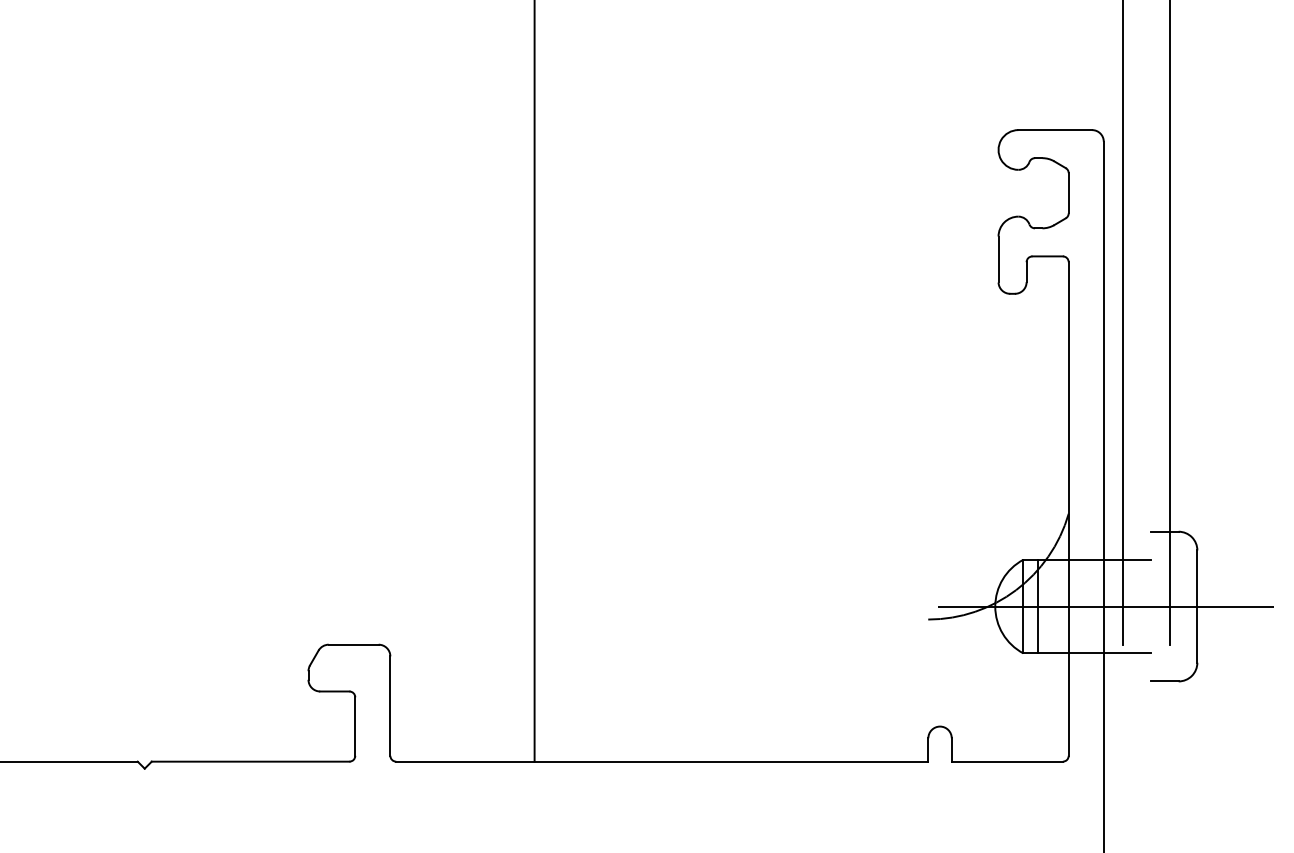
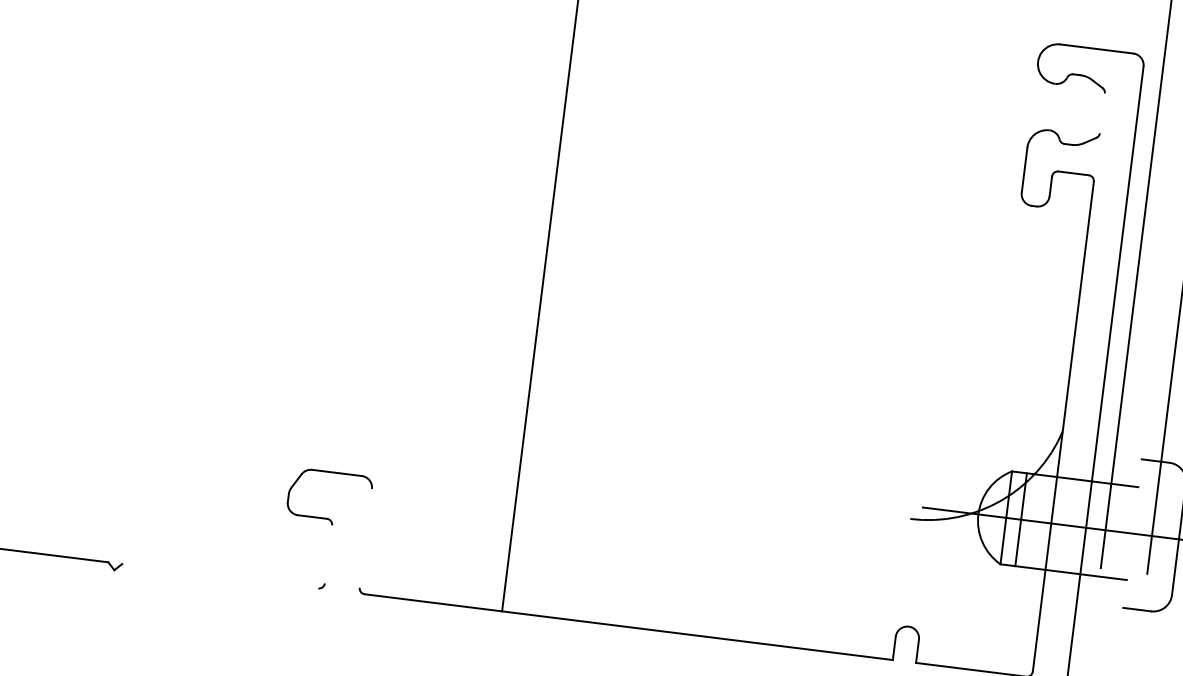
line: (1068, 193) -> (1102, 113), removed
line: (390, 705) -> (366, 537), removed
line: (355, 726) -> (328, 554), removed
line: (250, 761) -> (220, 576), removed

